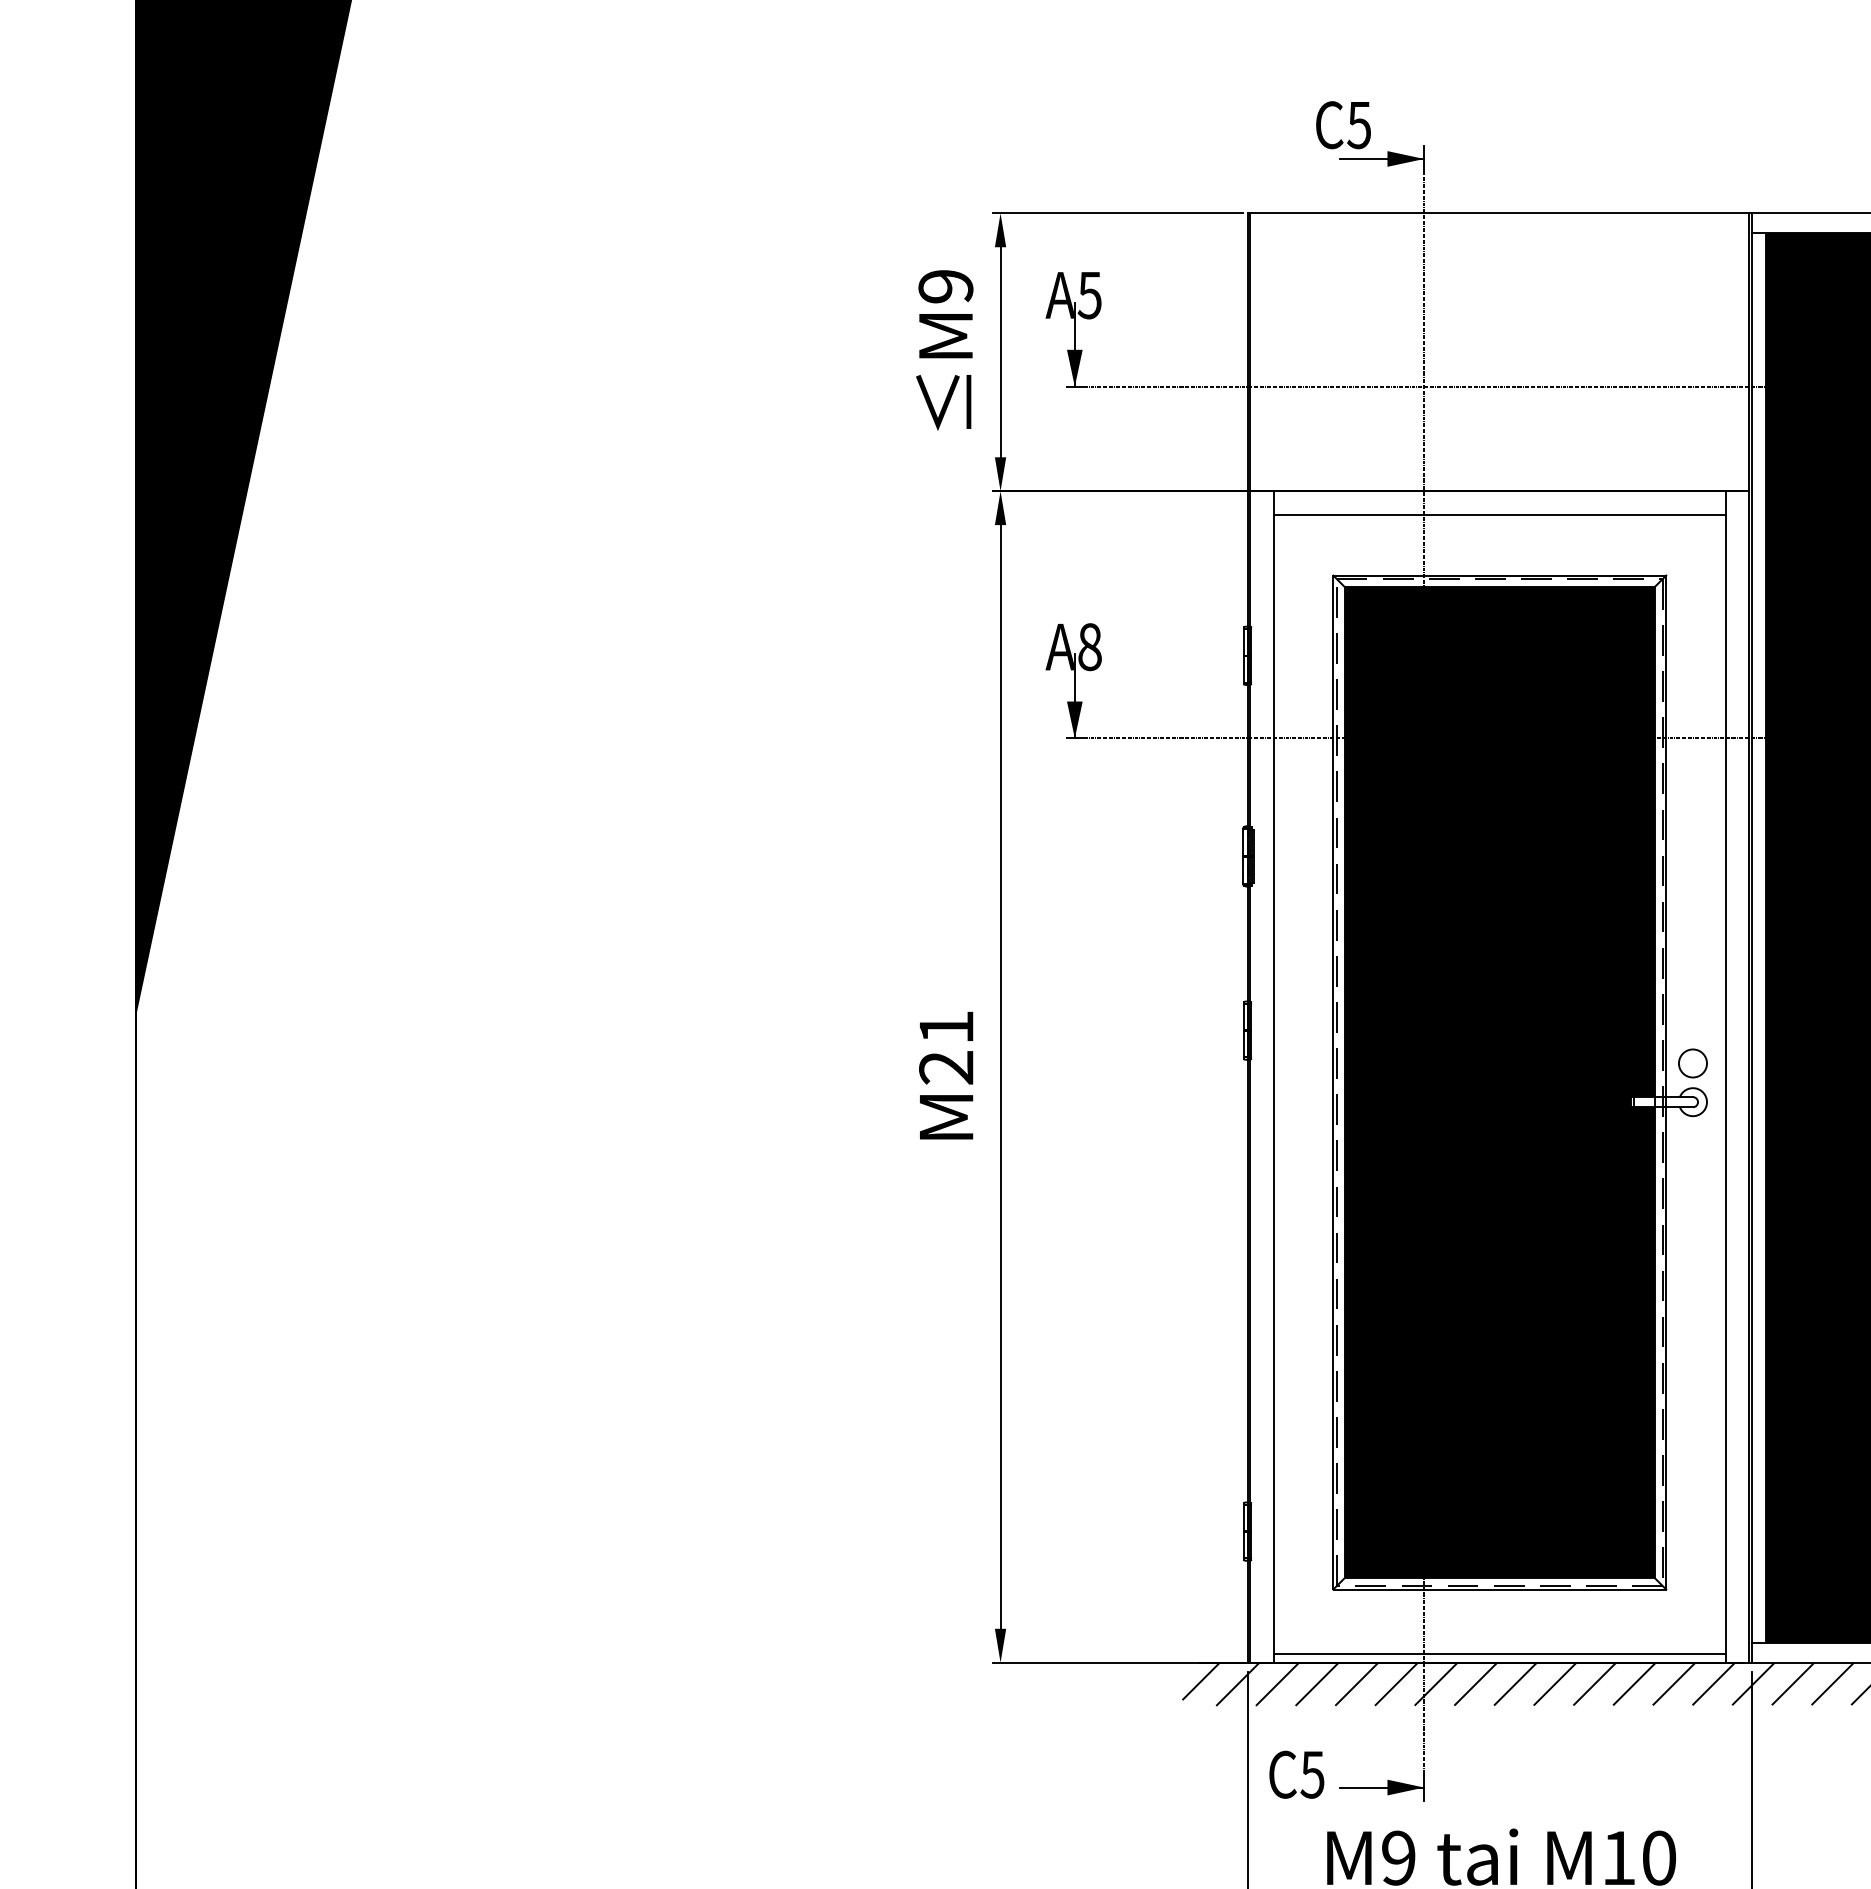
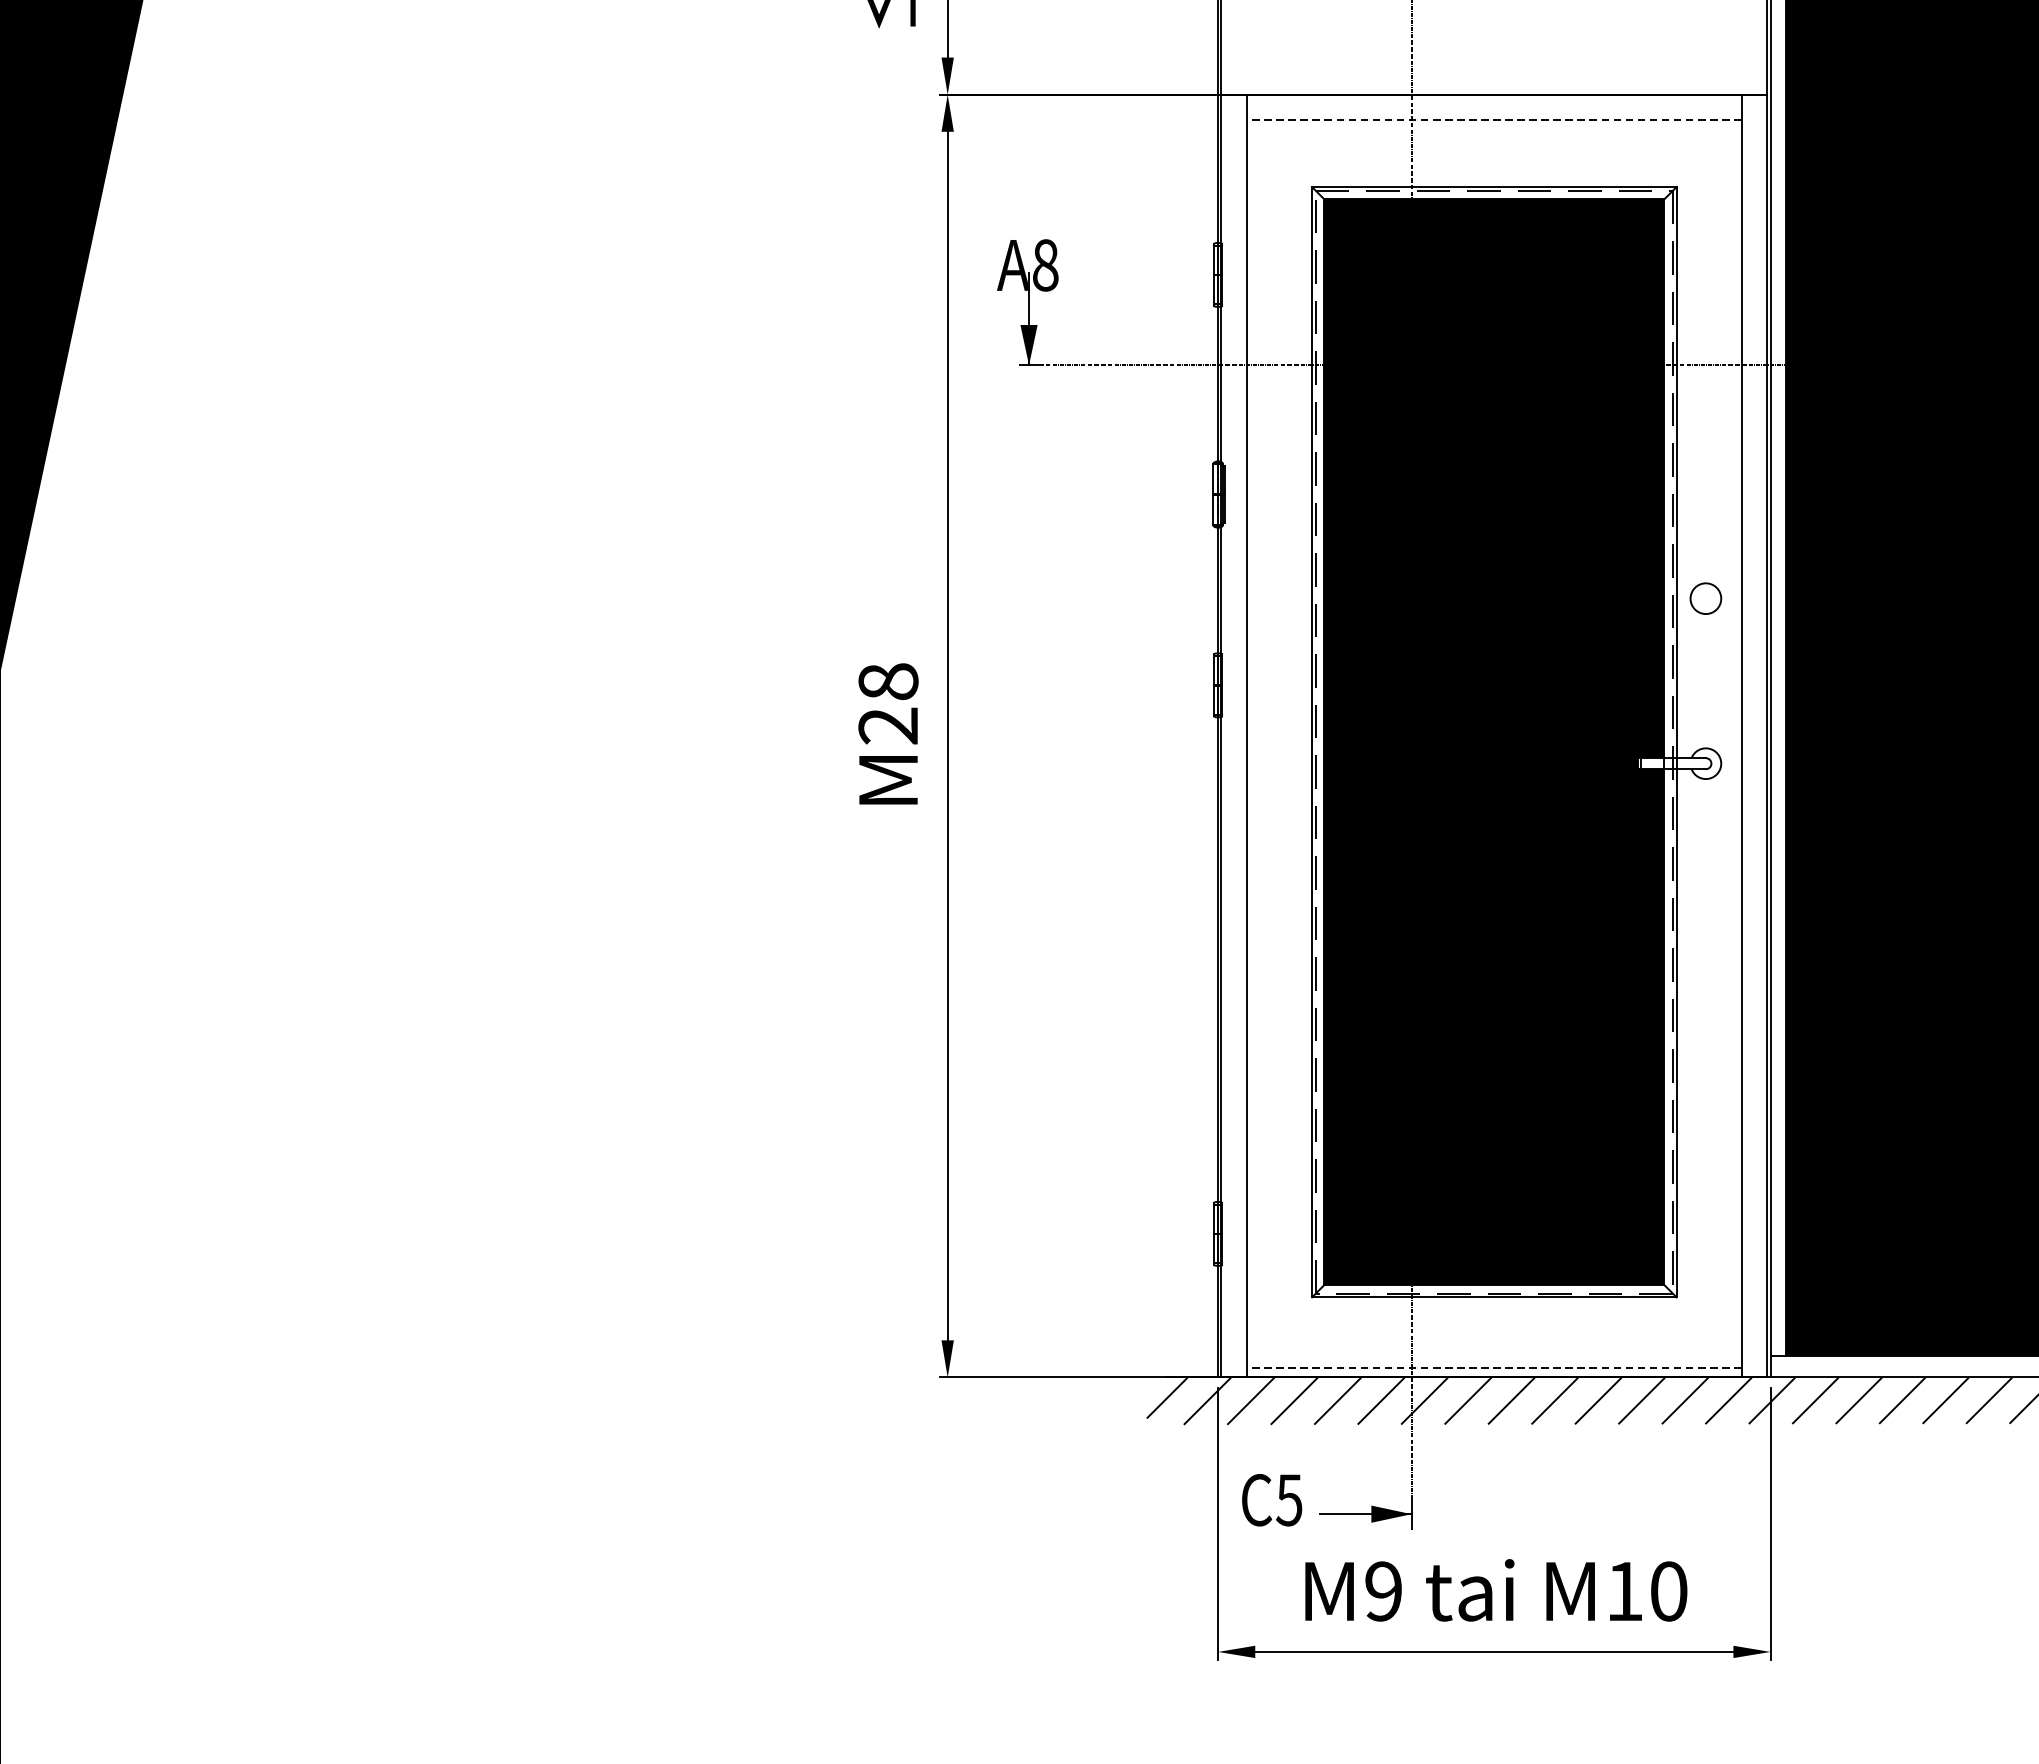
line: (1499, 514) -> (1494, 120), solid -> dashed
text: (946, 1027) -> (888, 681), M21 -> M28
circle: (1692, 1063) -> (1705, 598), moved
line: (1499, 1654) -> (1494, 1368), solid -> dashed

